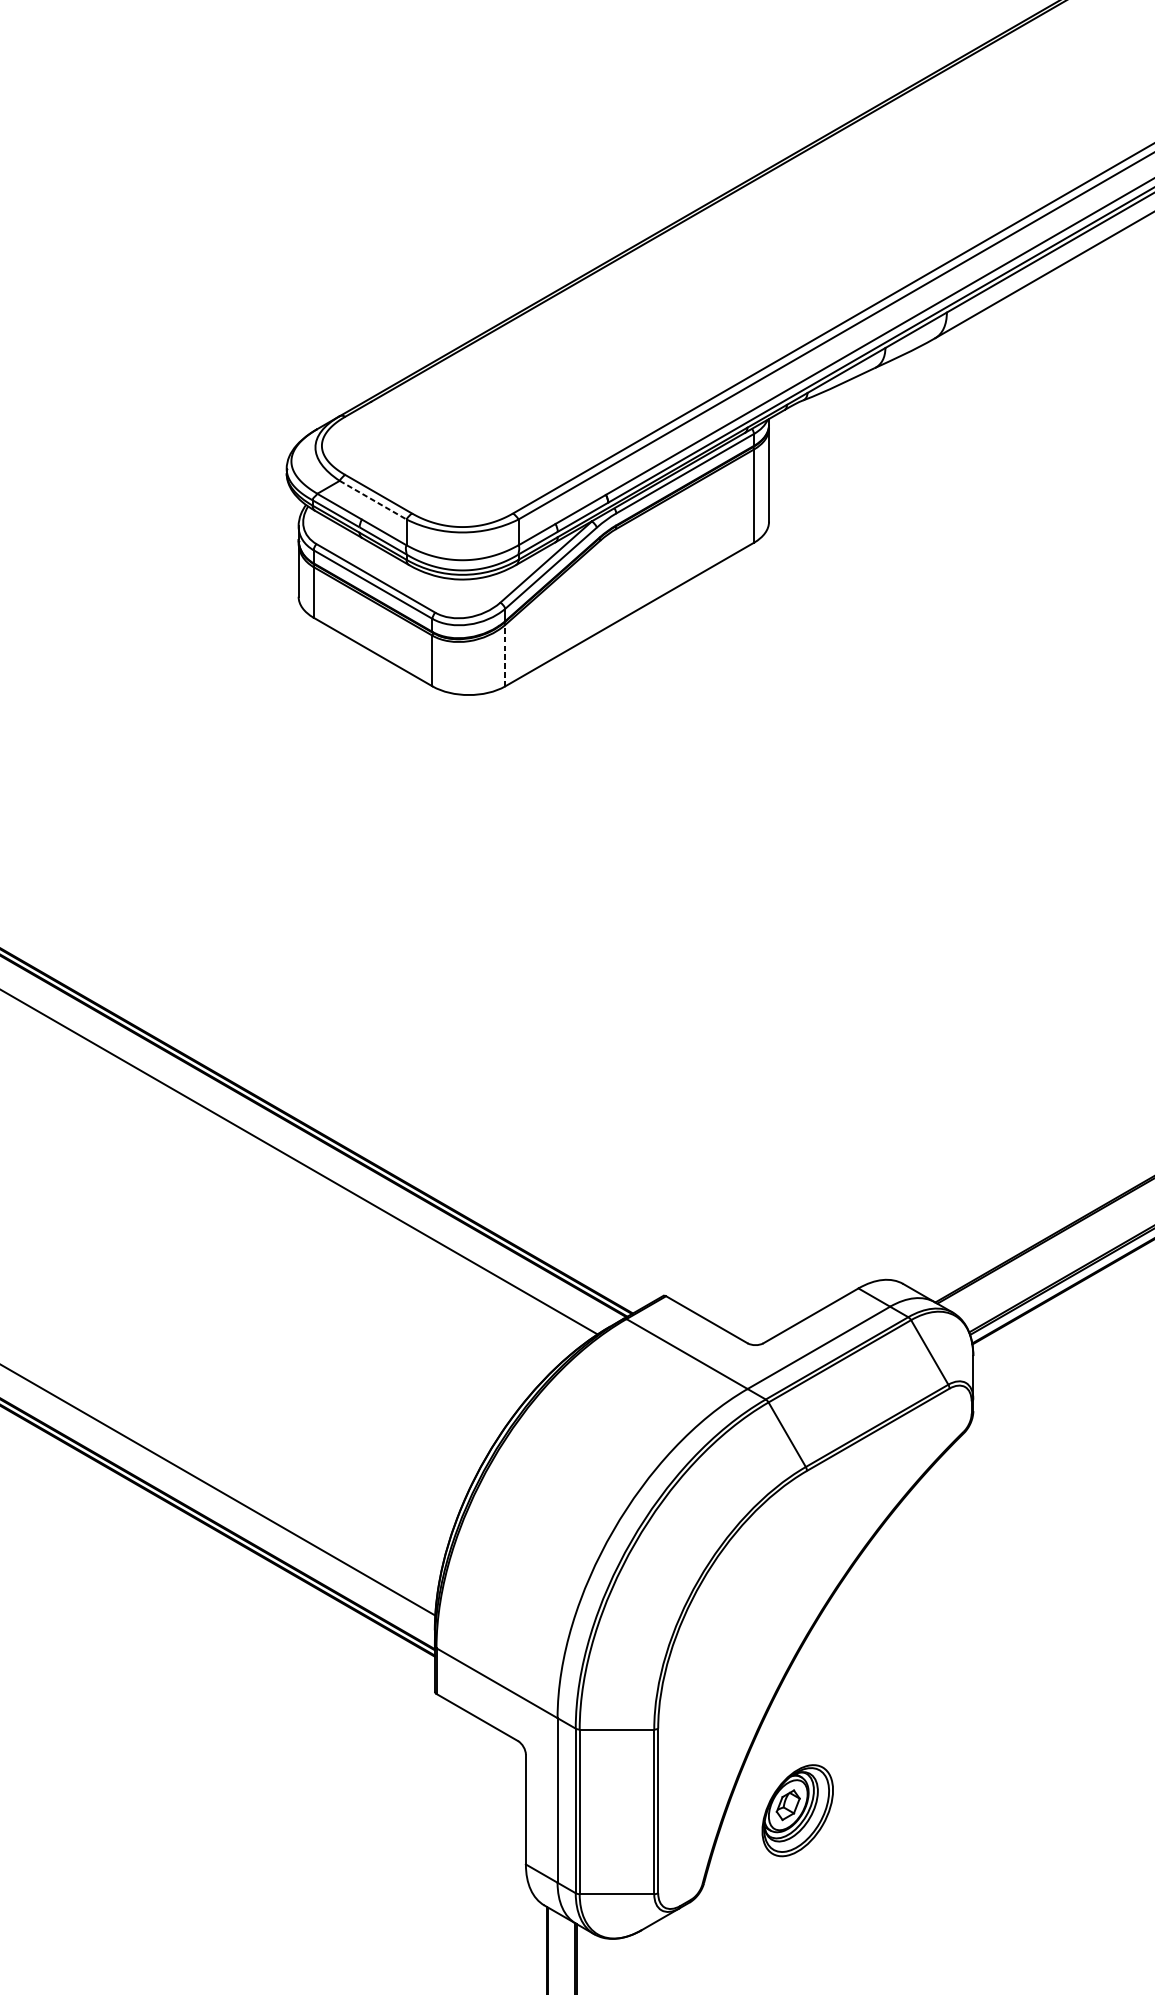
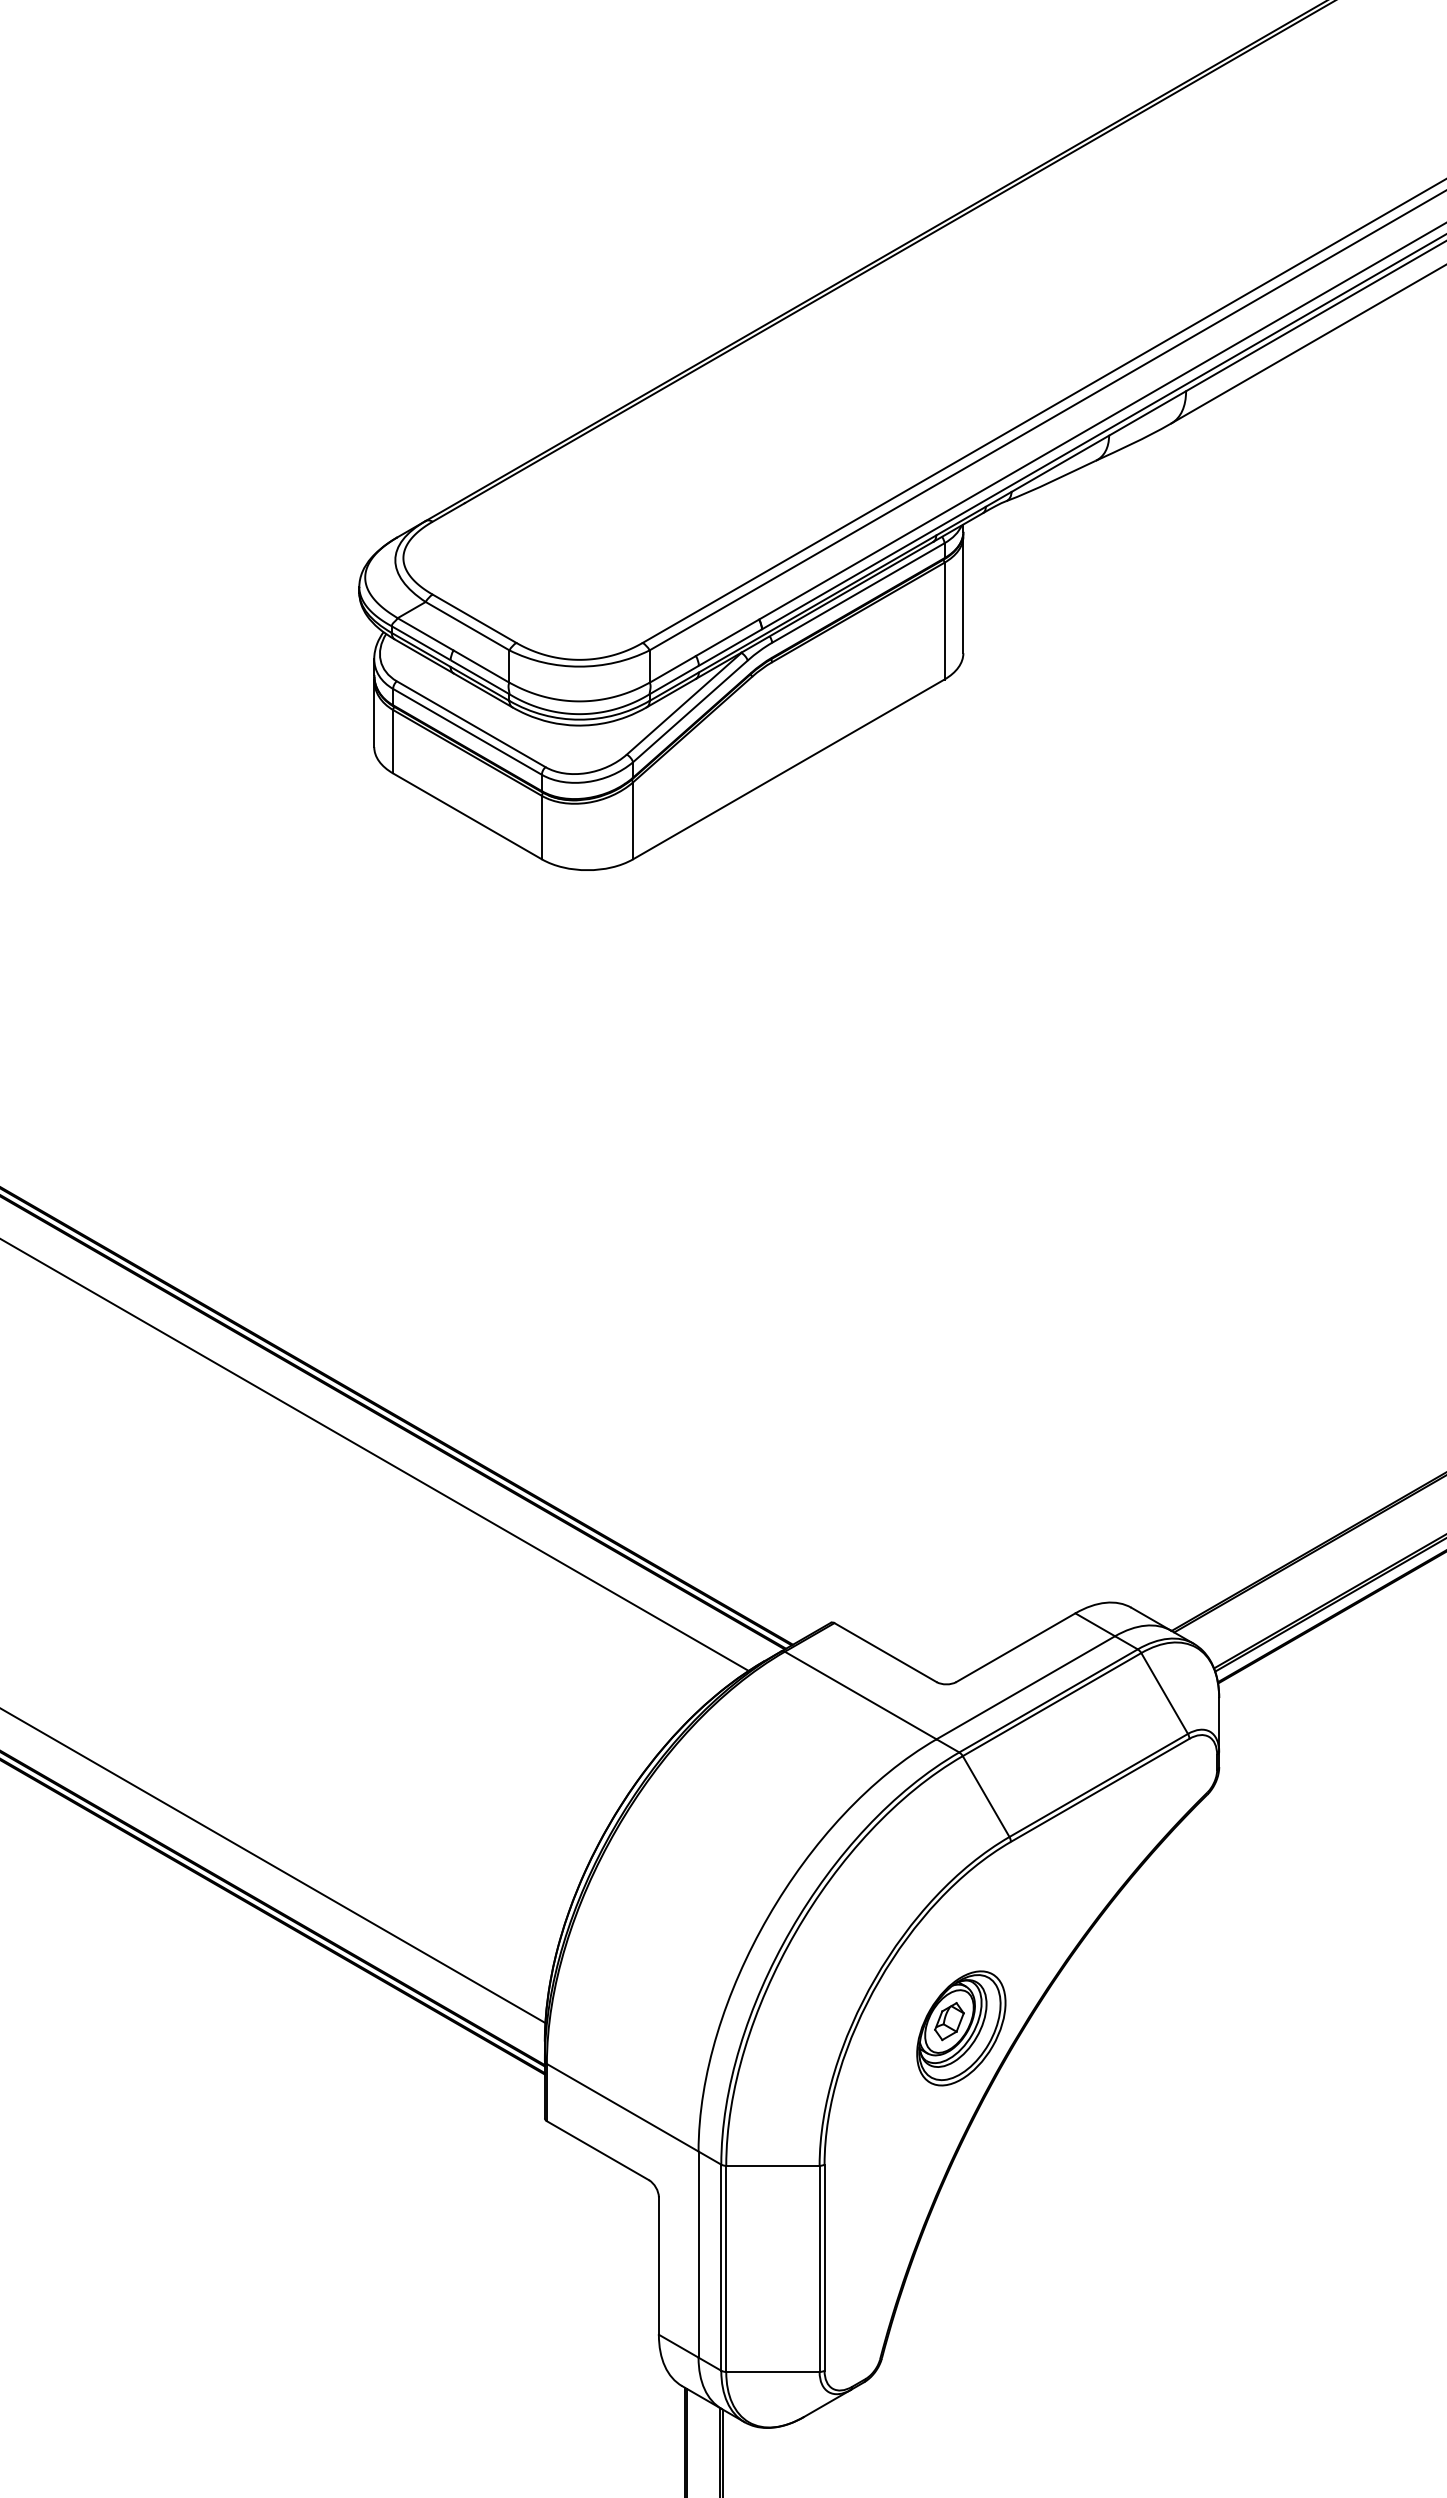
line: (373, 500) -> (468, 626), dashed -> solid
line: (505, 655) -> (633, 820), dashed -> solid
part: (797, 1810) -> (961, 2028), moved

